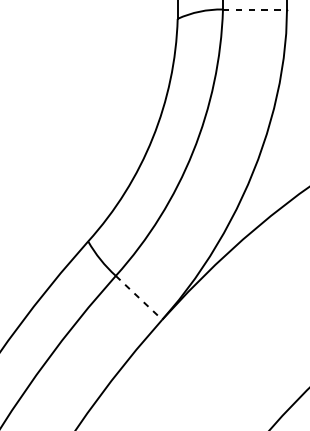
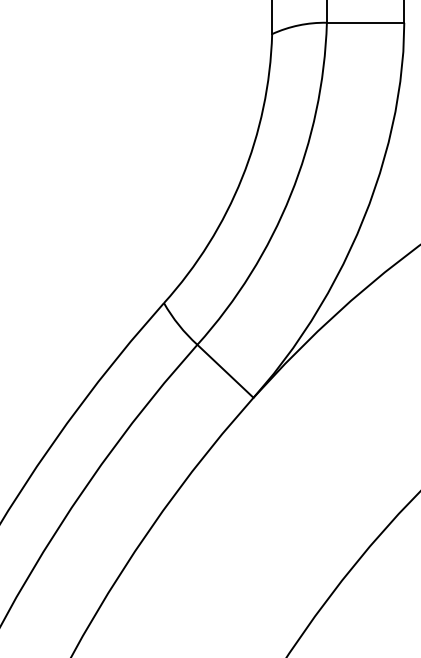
line: (254, 9) -> (365, 22), dashed -> solid
line: (139, 298) -> (225, 371), dashed -> solid

